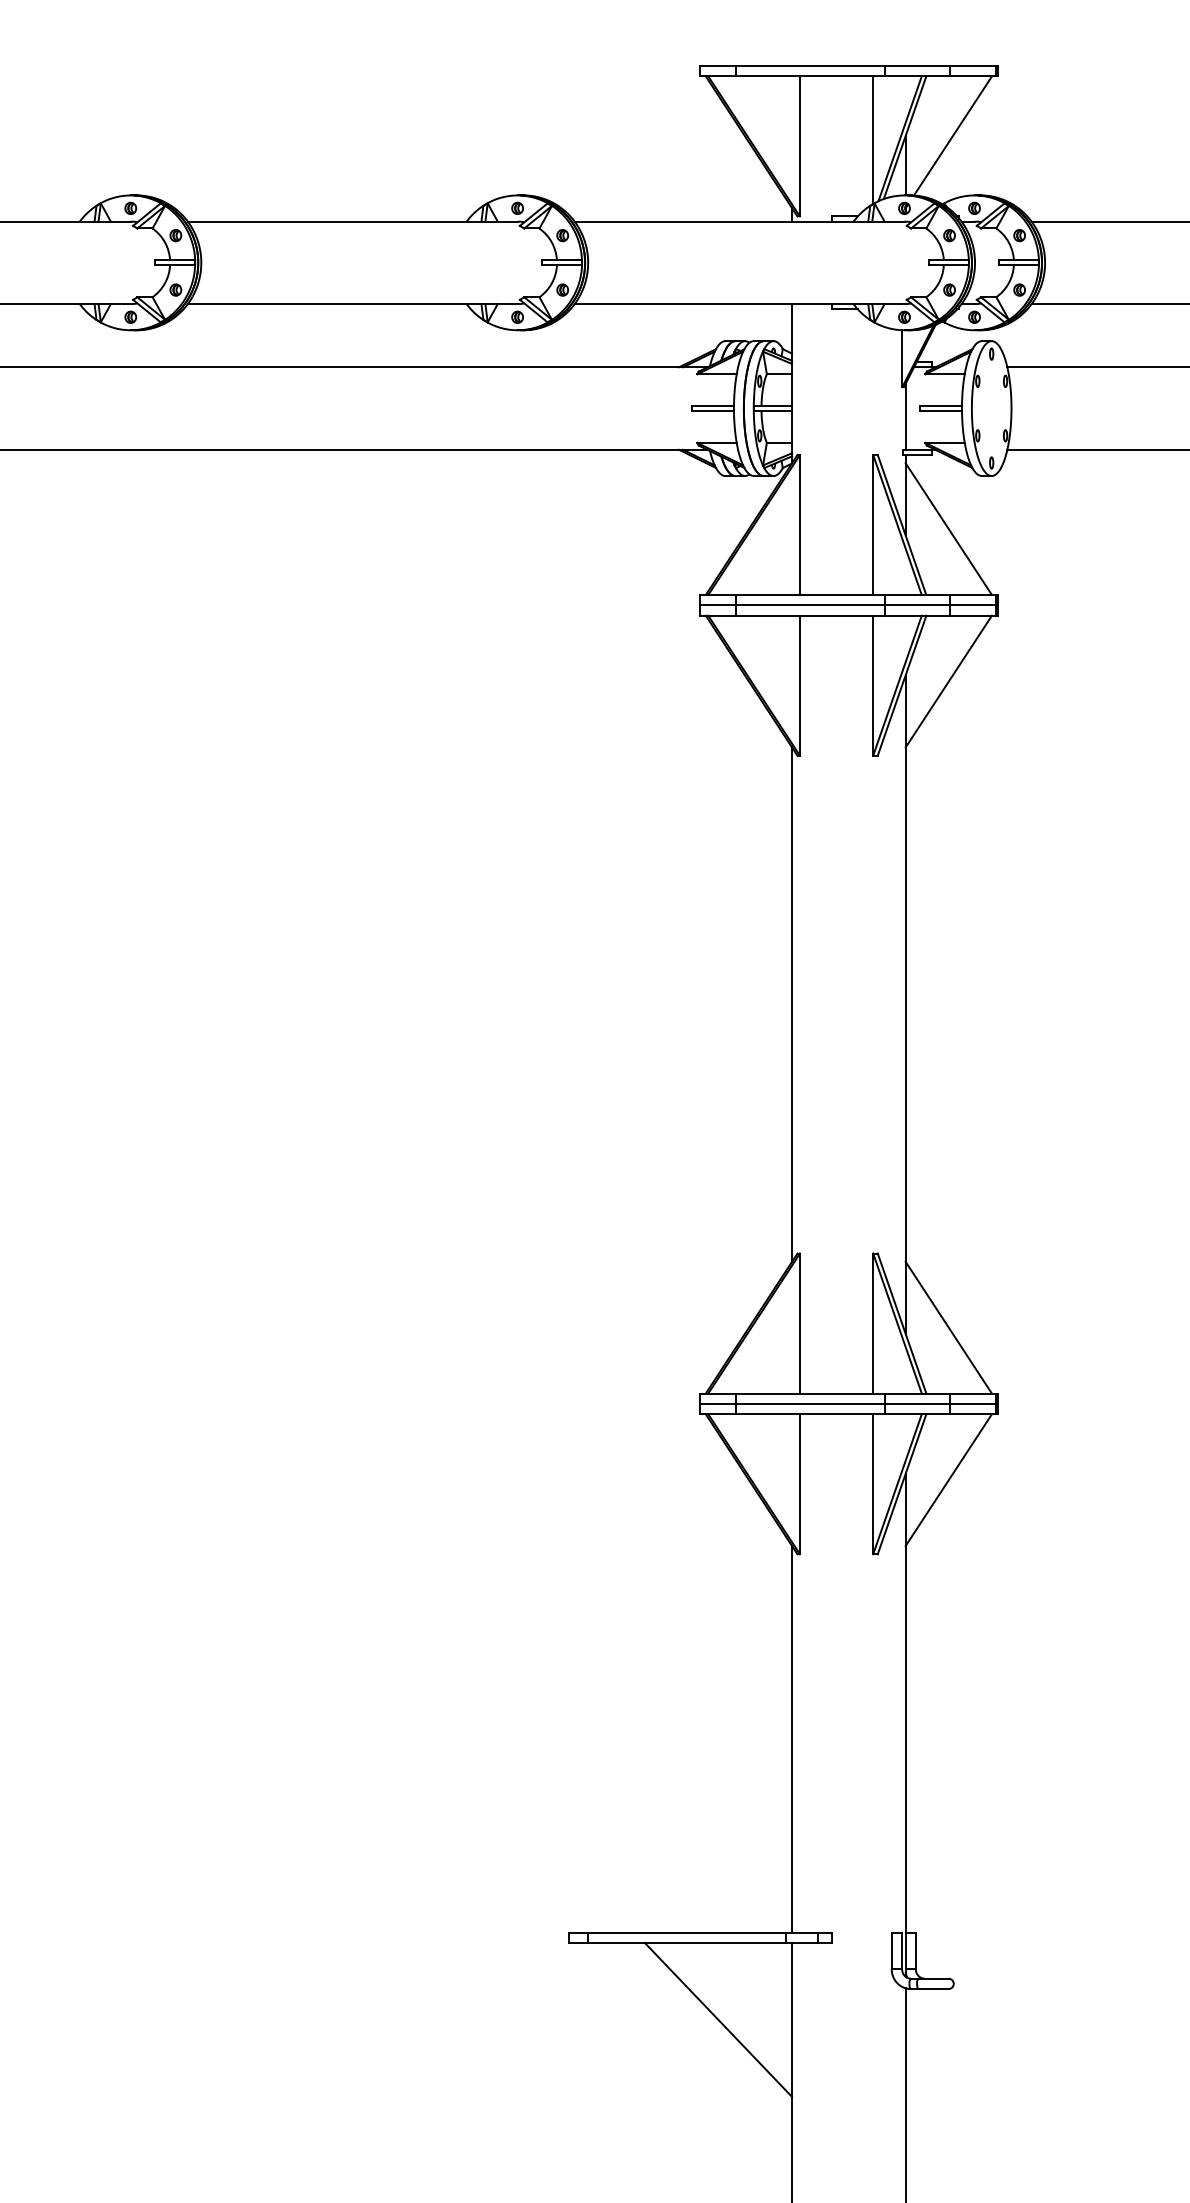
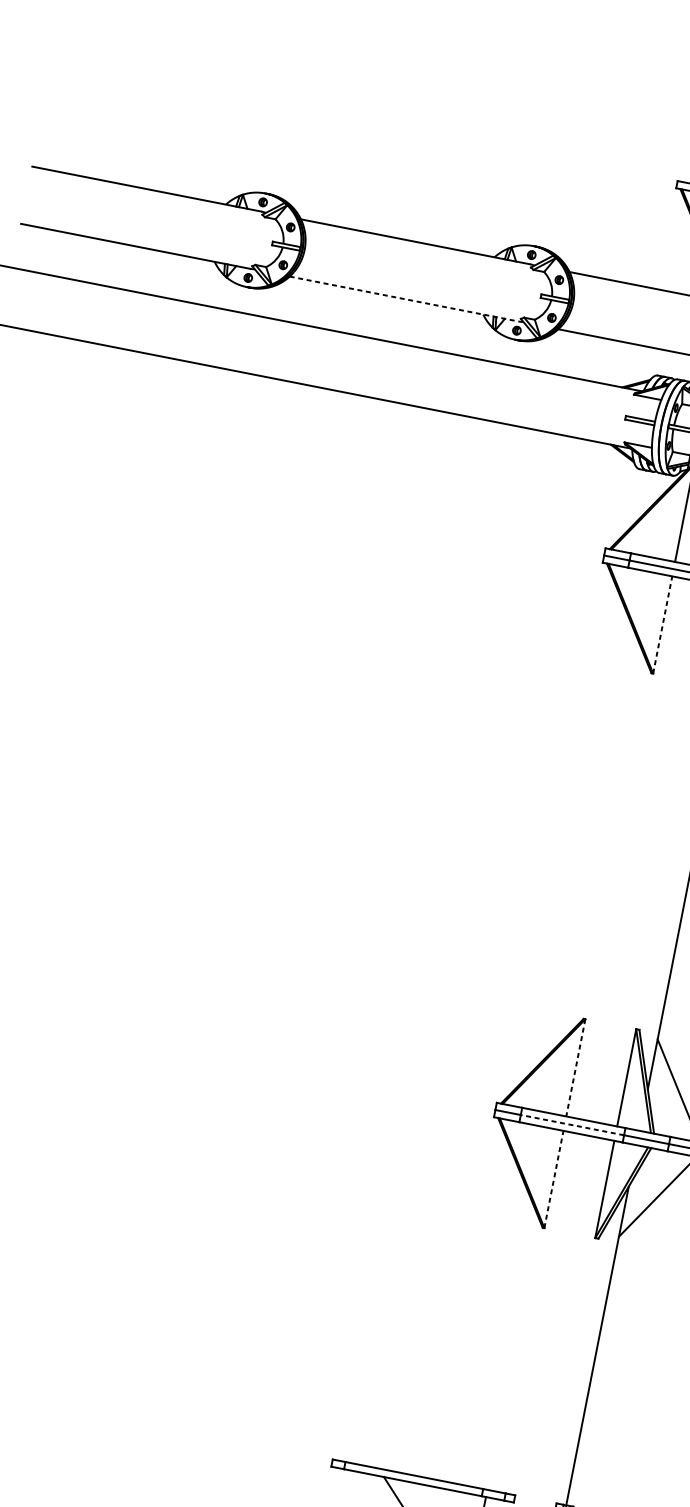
line: (352, 304) -> (403, 299), solid -> dashed
line: (799, 685) -> (662, 624), solid -> dashed
line: (792, 1004) -> (614, 845), removed
line: (799, 1324) -> (575, 1068), solid -> dashed
line: (810, 1403) -> (572, 1124), solid -> dashed
line: (799, 1483) -> (553, 1178), solid -> dashed
line: (792, 1739) -> (514, 1355), removed

